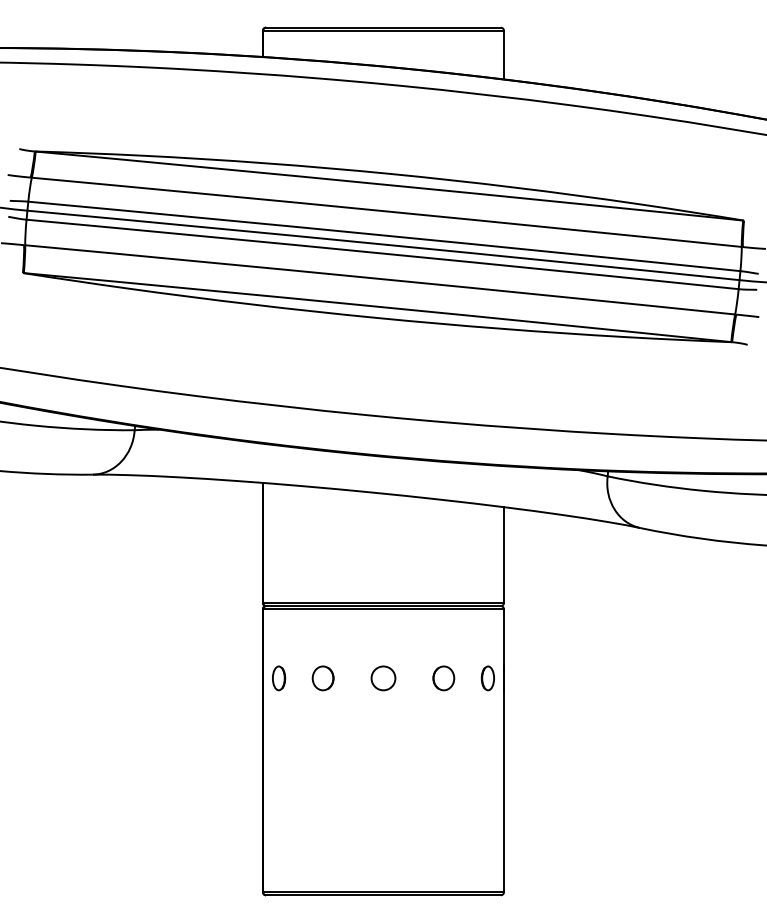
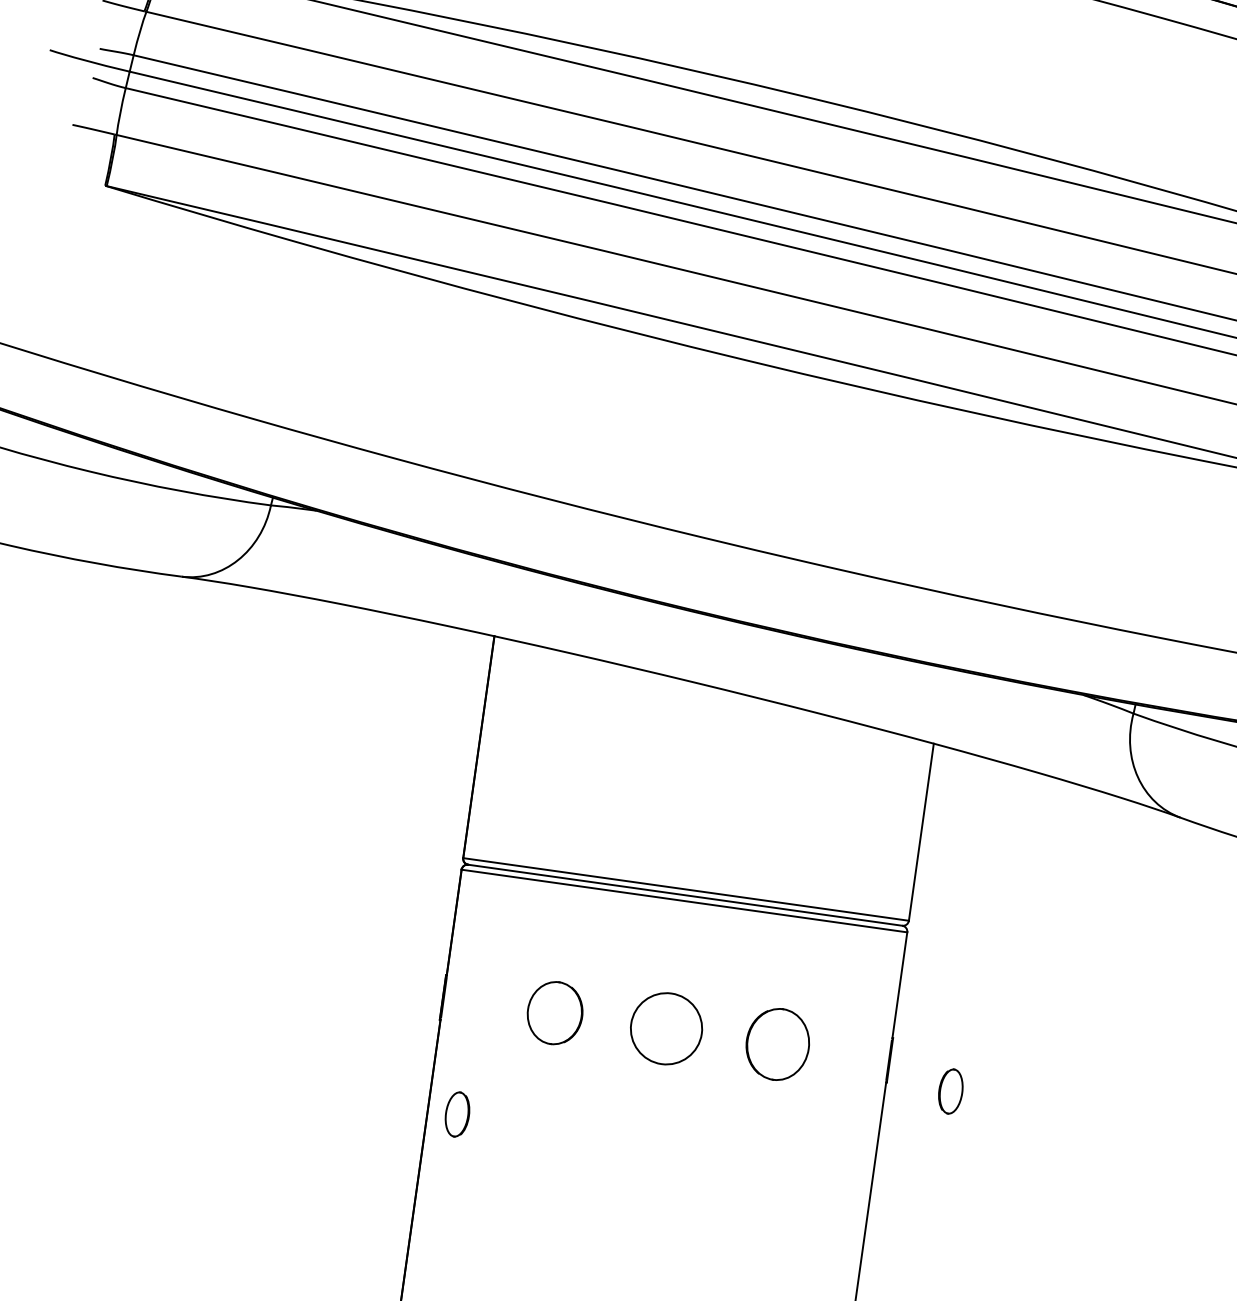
part: (279, 678) -> (458, 1114), moved
part: (322, 678) -> (553, 1013), size x1.4
circle: (383, 678) -> (666, 1029), size x1.6
part: (443, 678) -> (777, 1044), size x1.6
part: (487, 678) -> (949, 1091), moved

